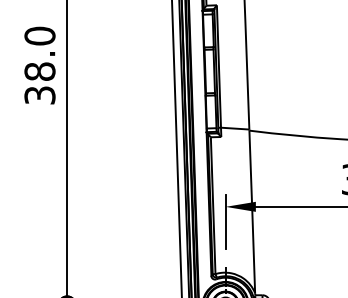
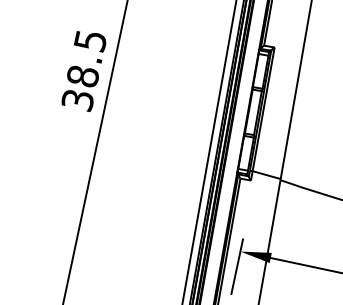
text: (39, 35) -> (90, 39), 38.0 -> 38.5

